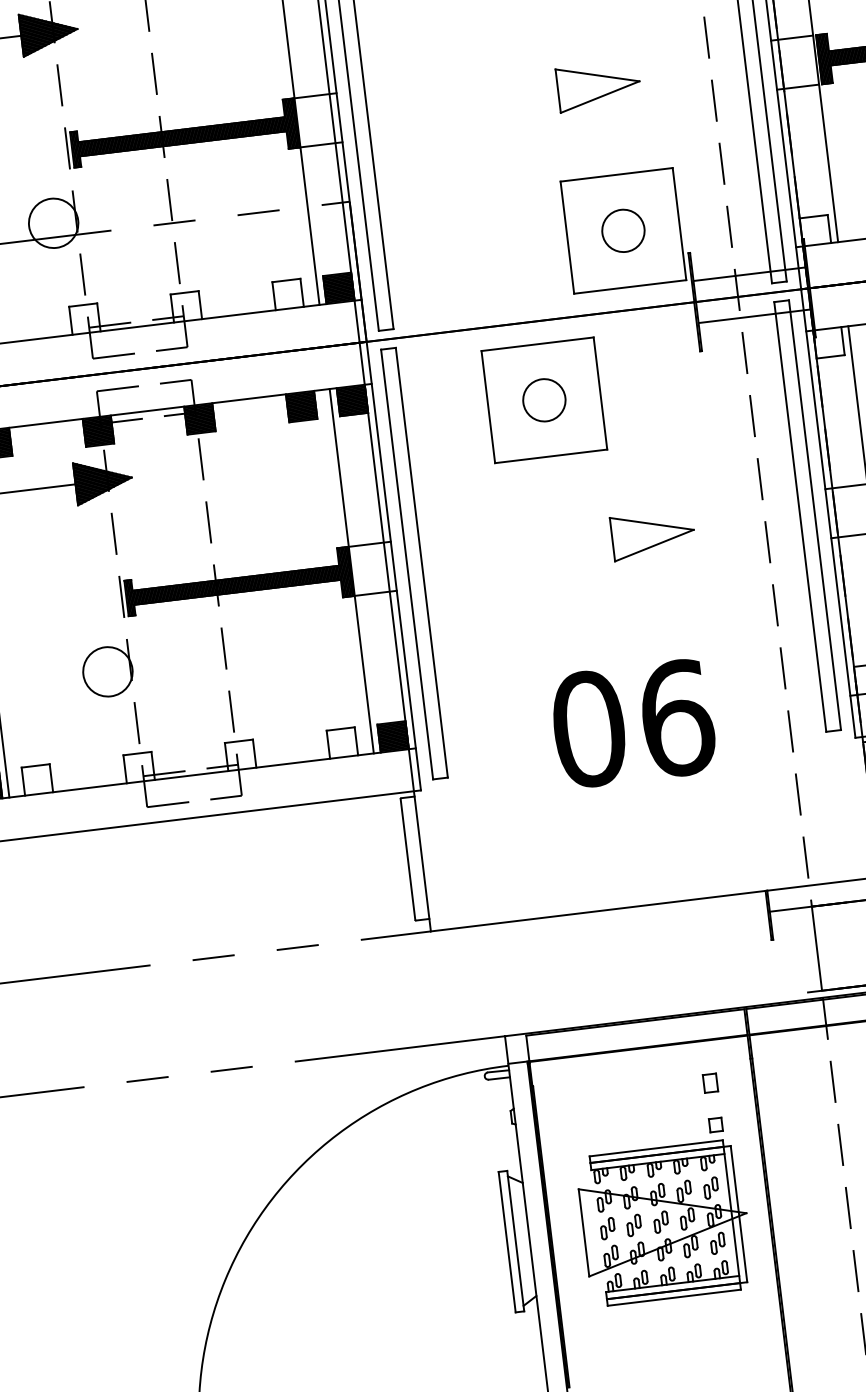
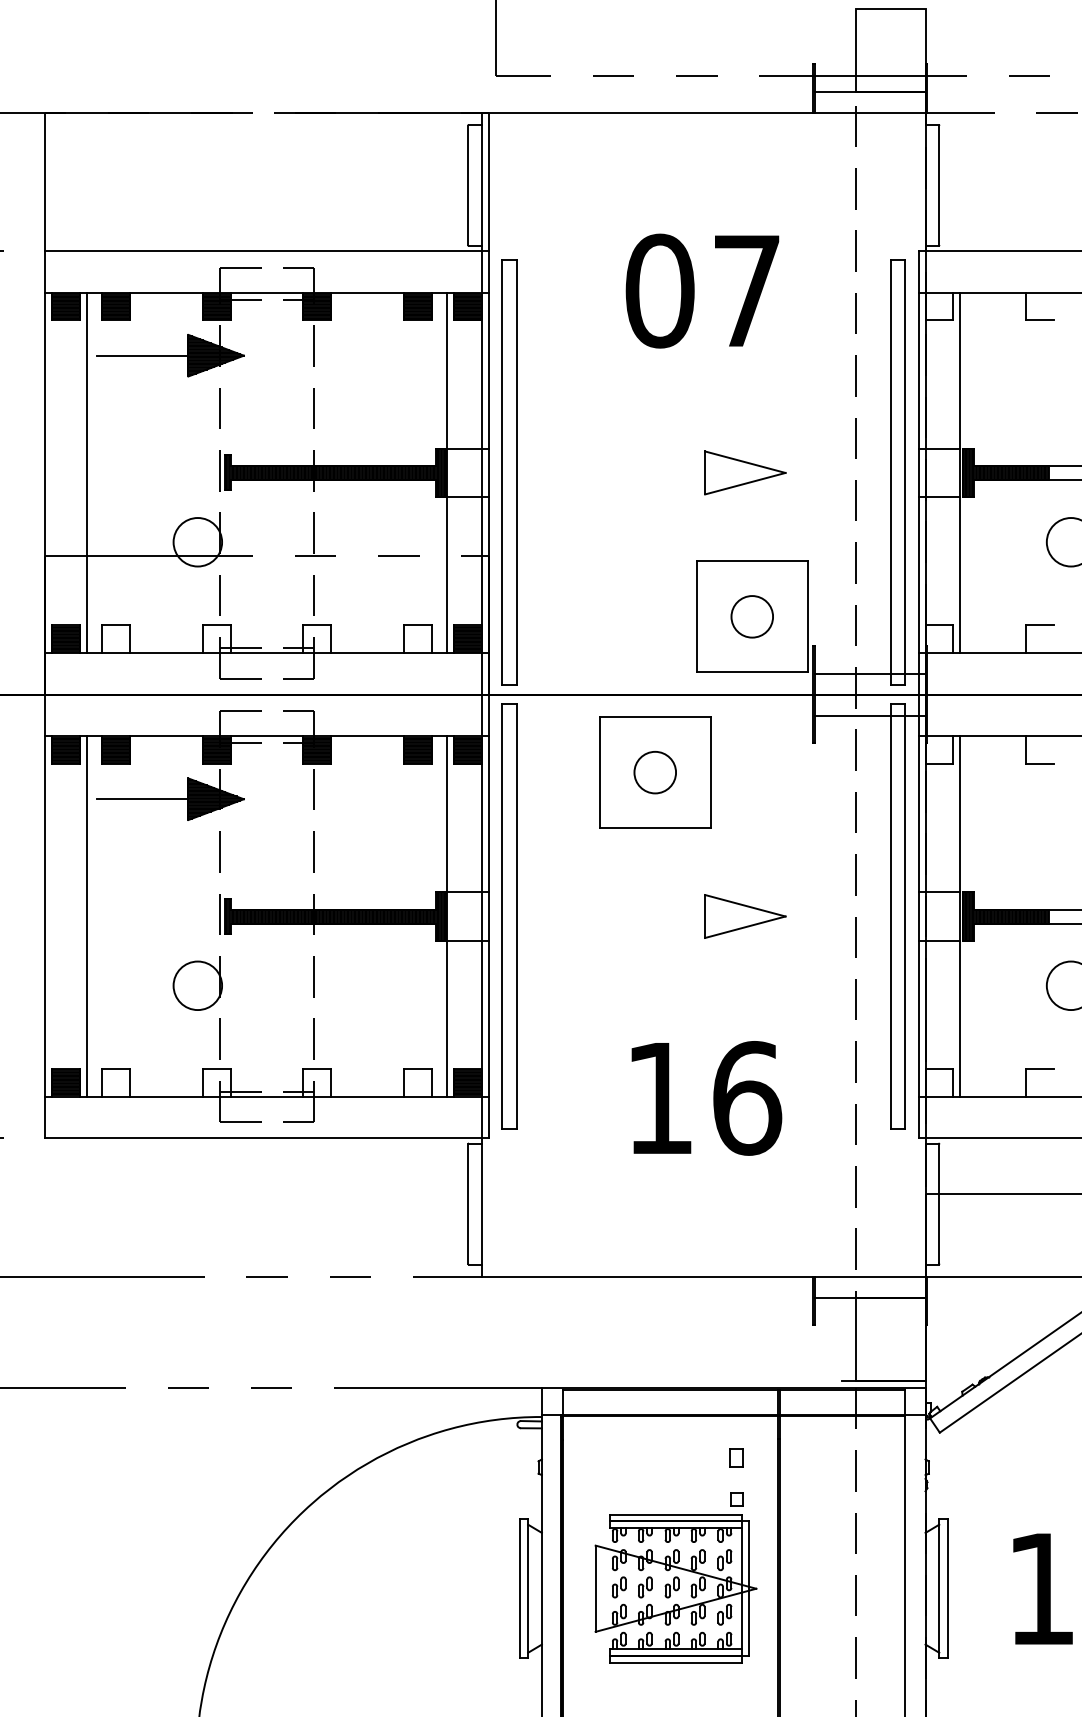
text: (588, 729) -> (659, 1098), 06 -> 16

